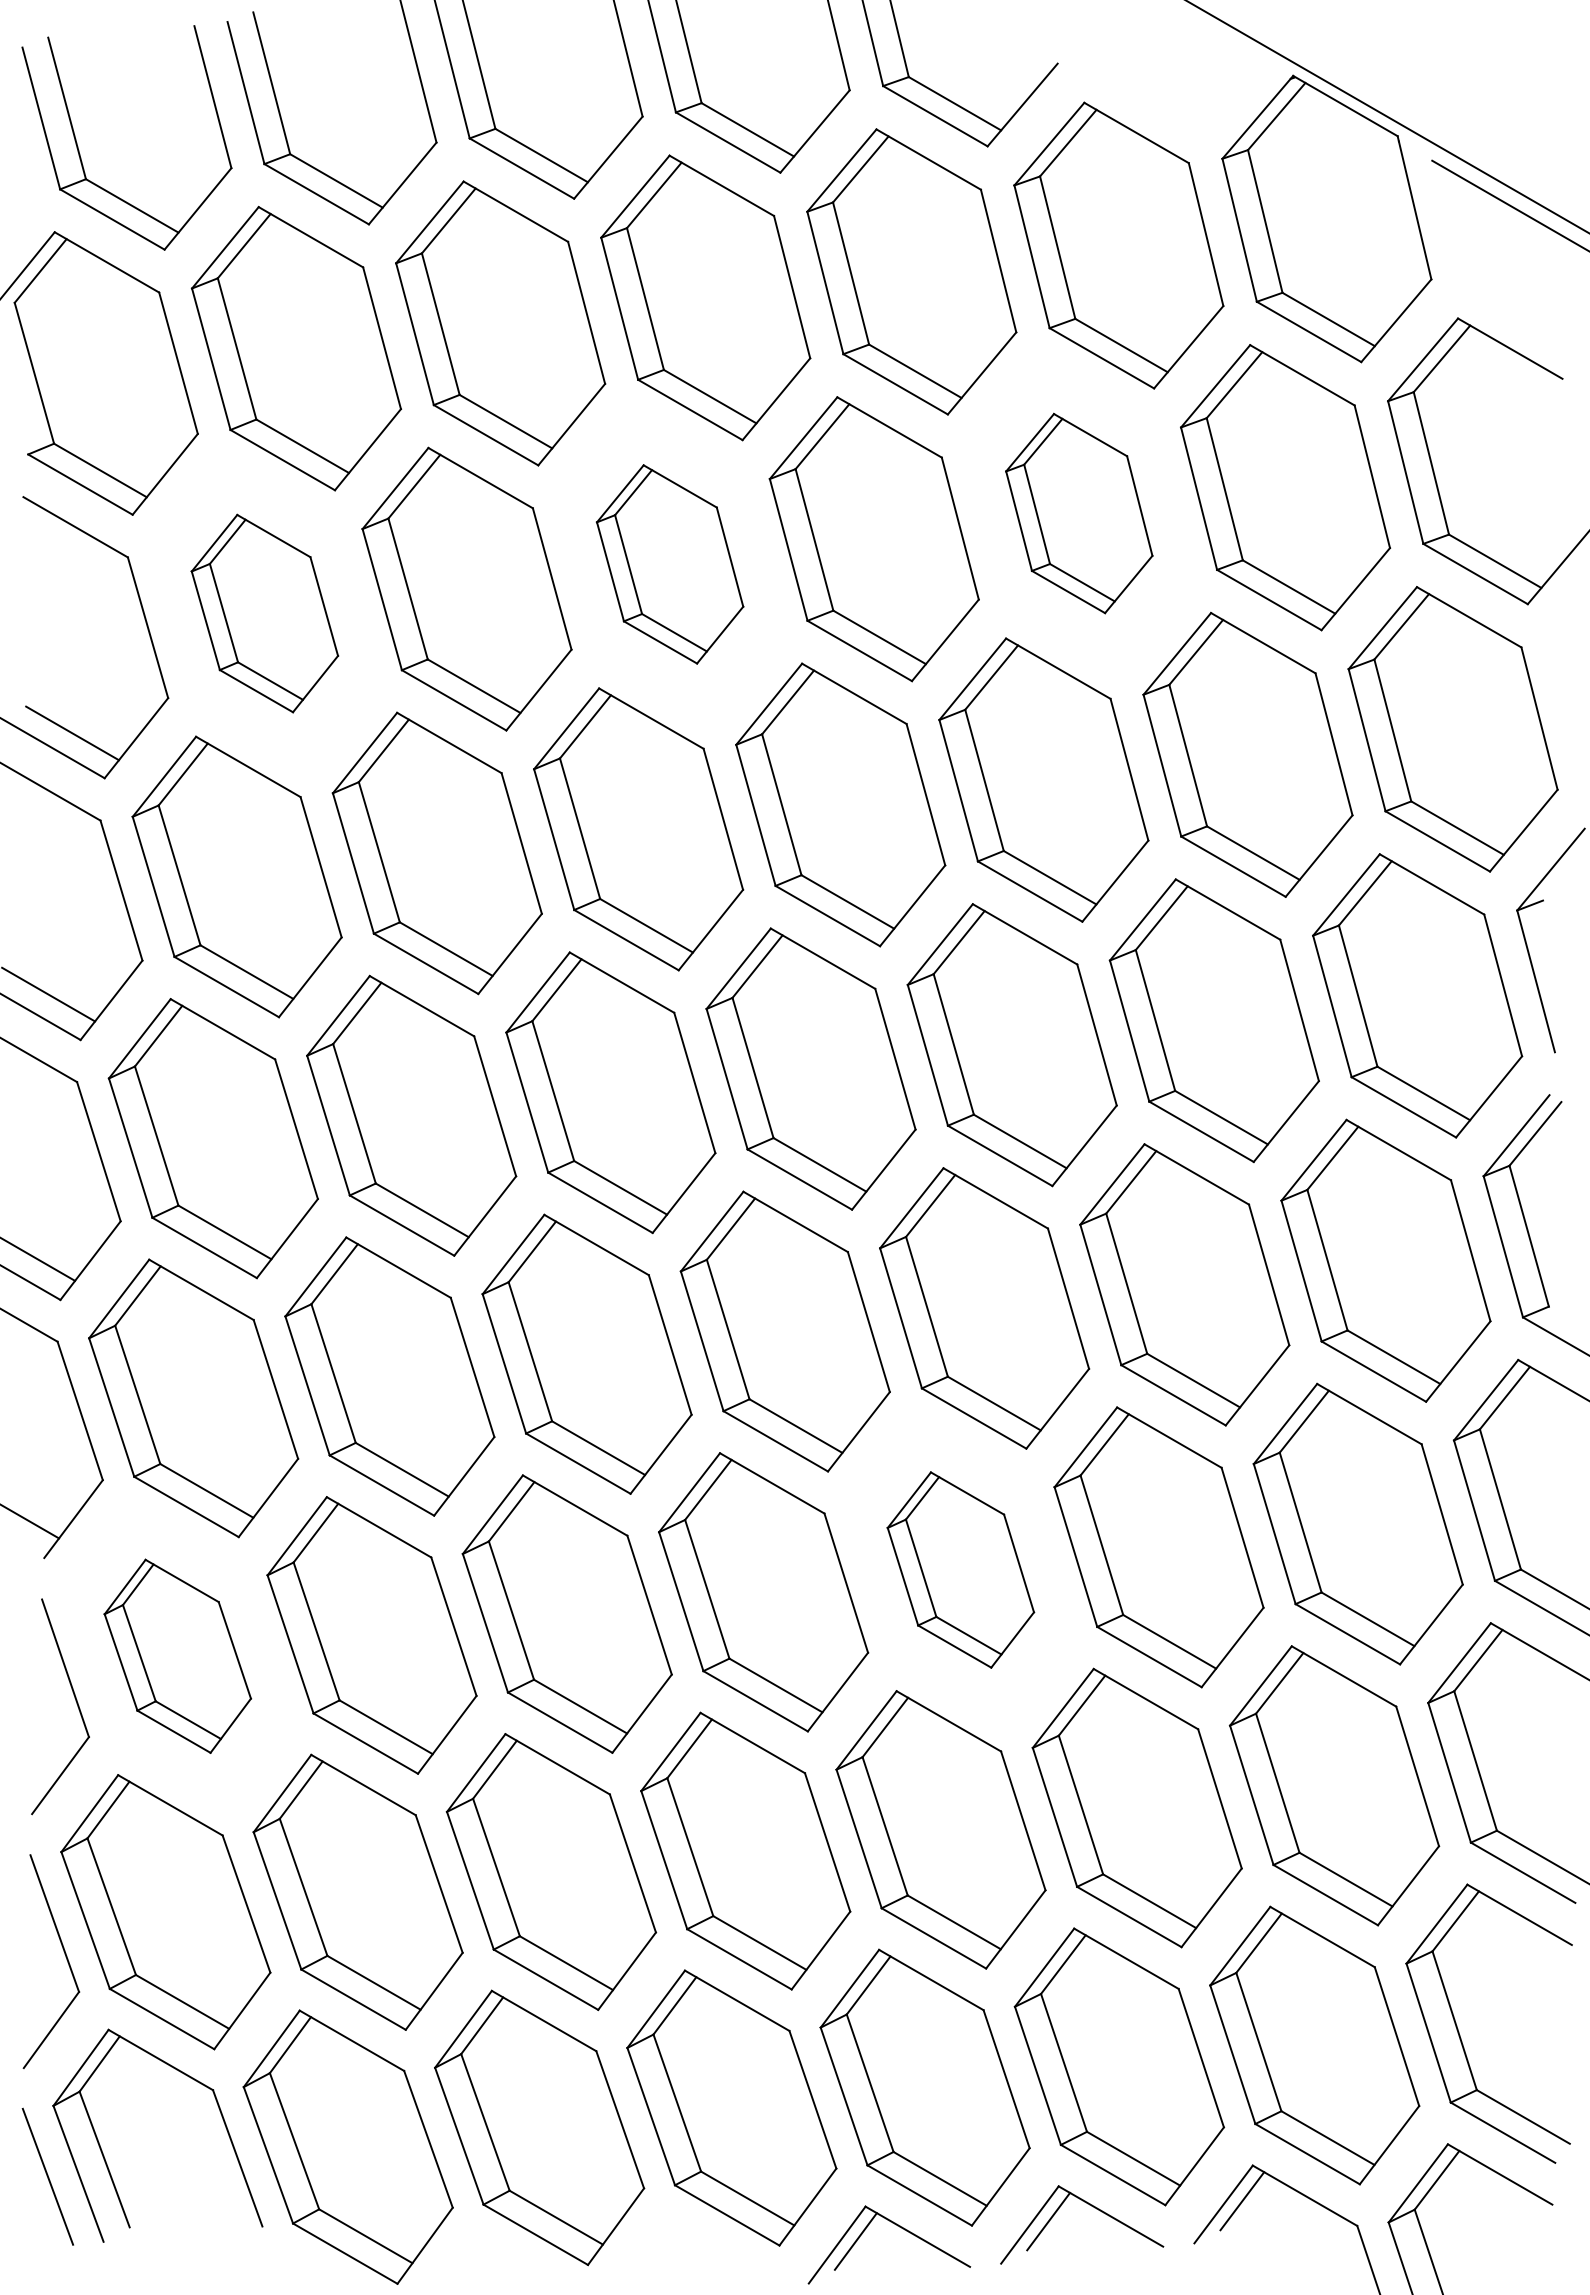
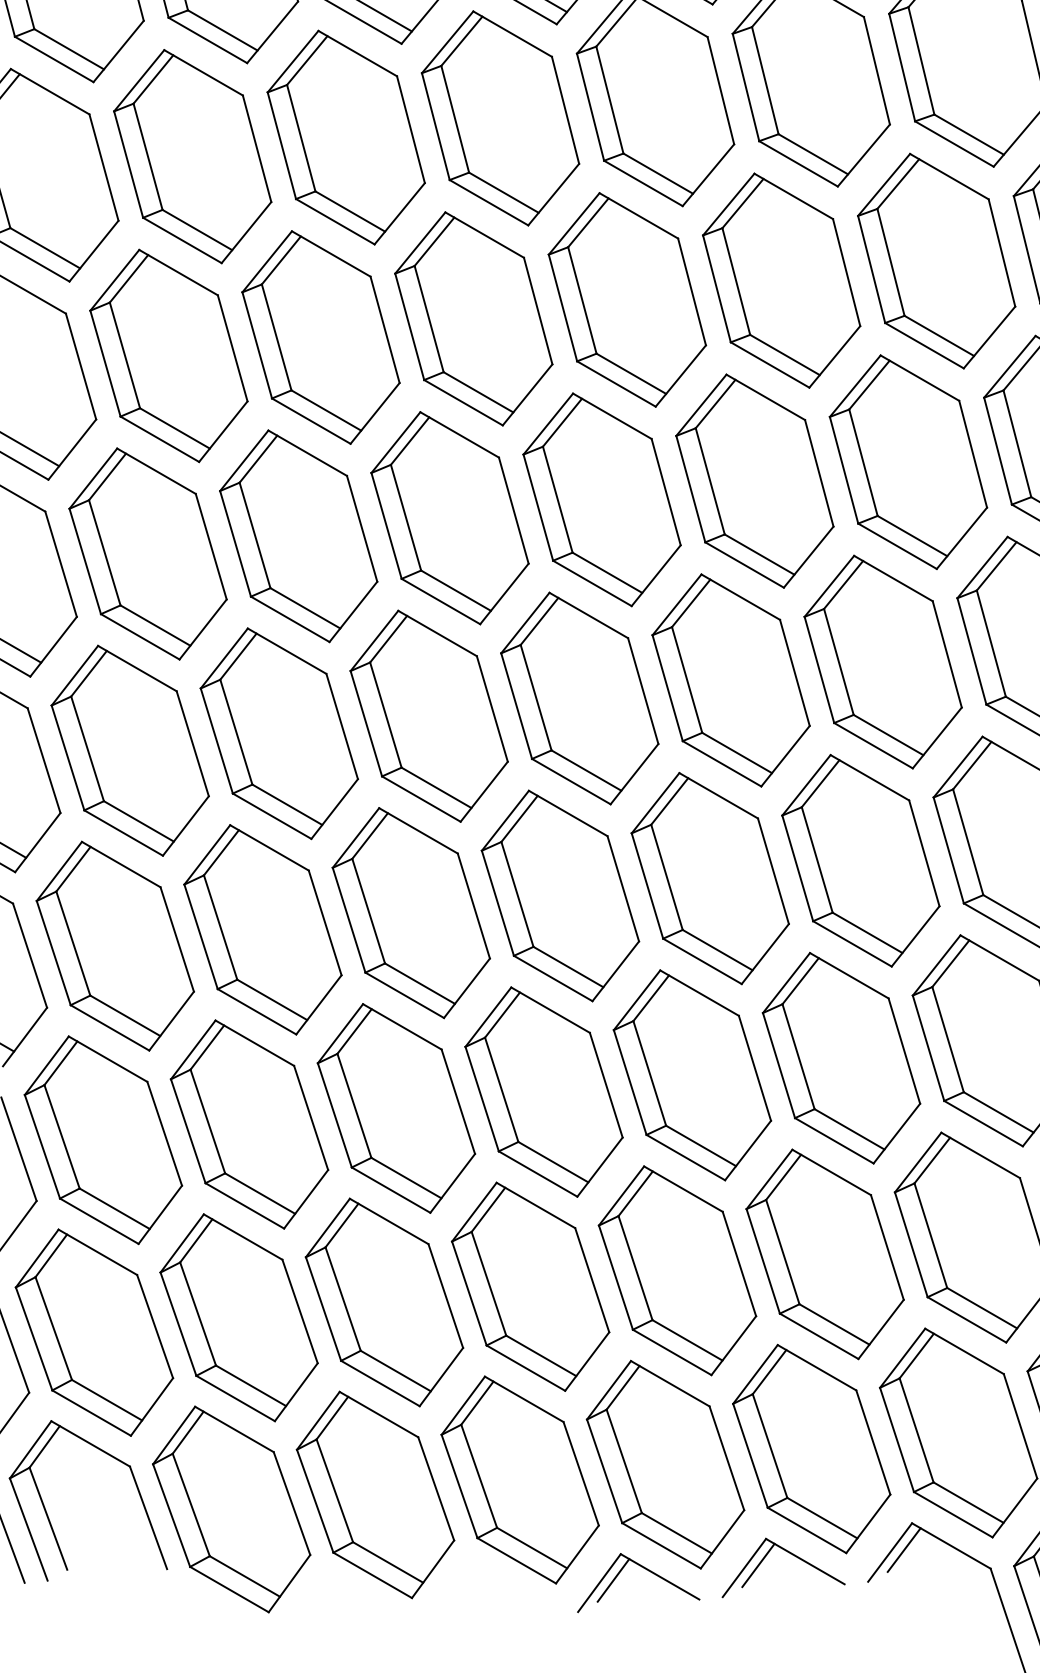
part: (1078, 513) -> (780, 280), size x1.43
part: (669, 564) -> (473, 318), size x1.43
part: (264, 613) -> (168, 355), size x1.43
part: (960, 1569) -> (692, 1074), size x1.43
part: (177, 1656) -> (103, 1140), size x1.43

